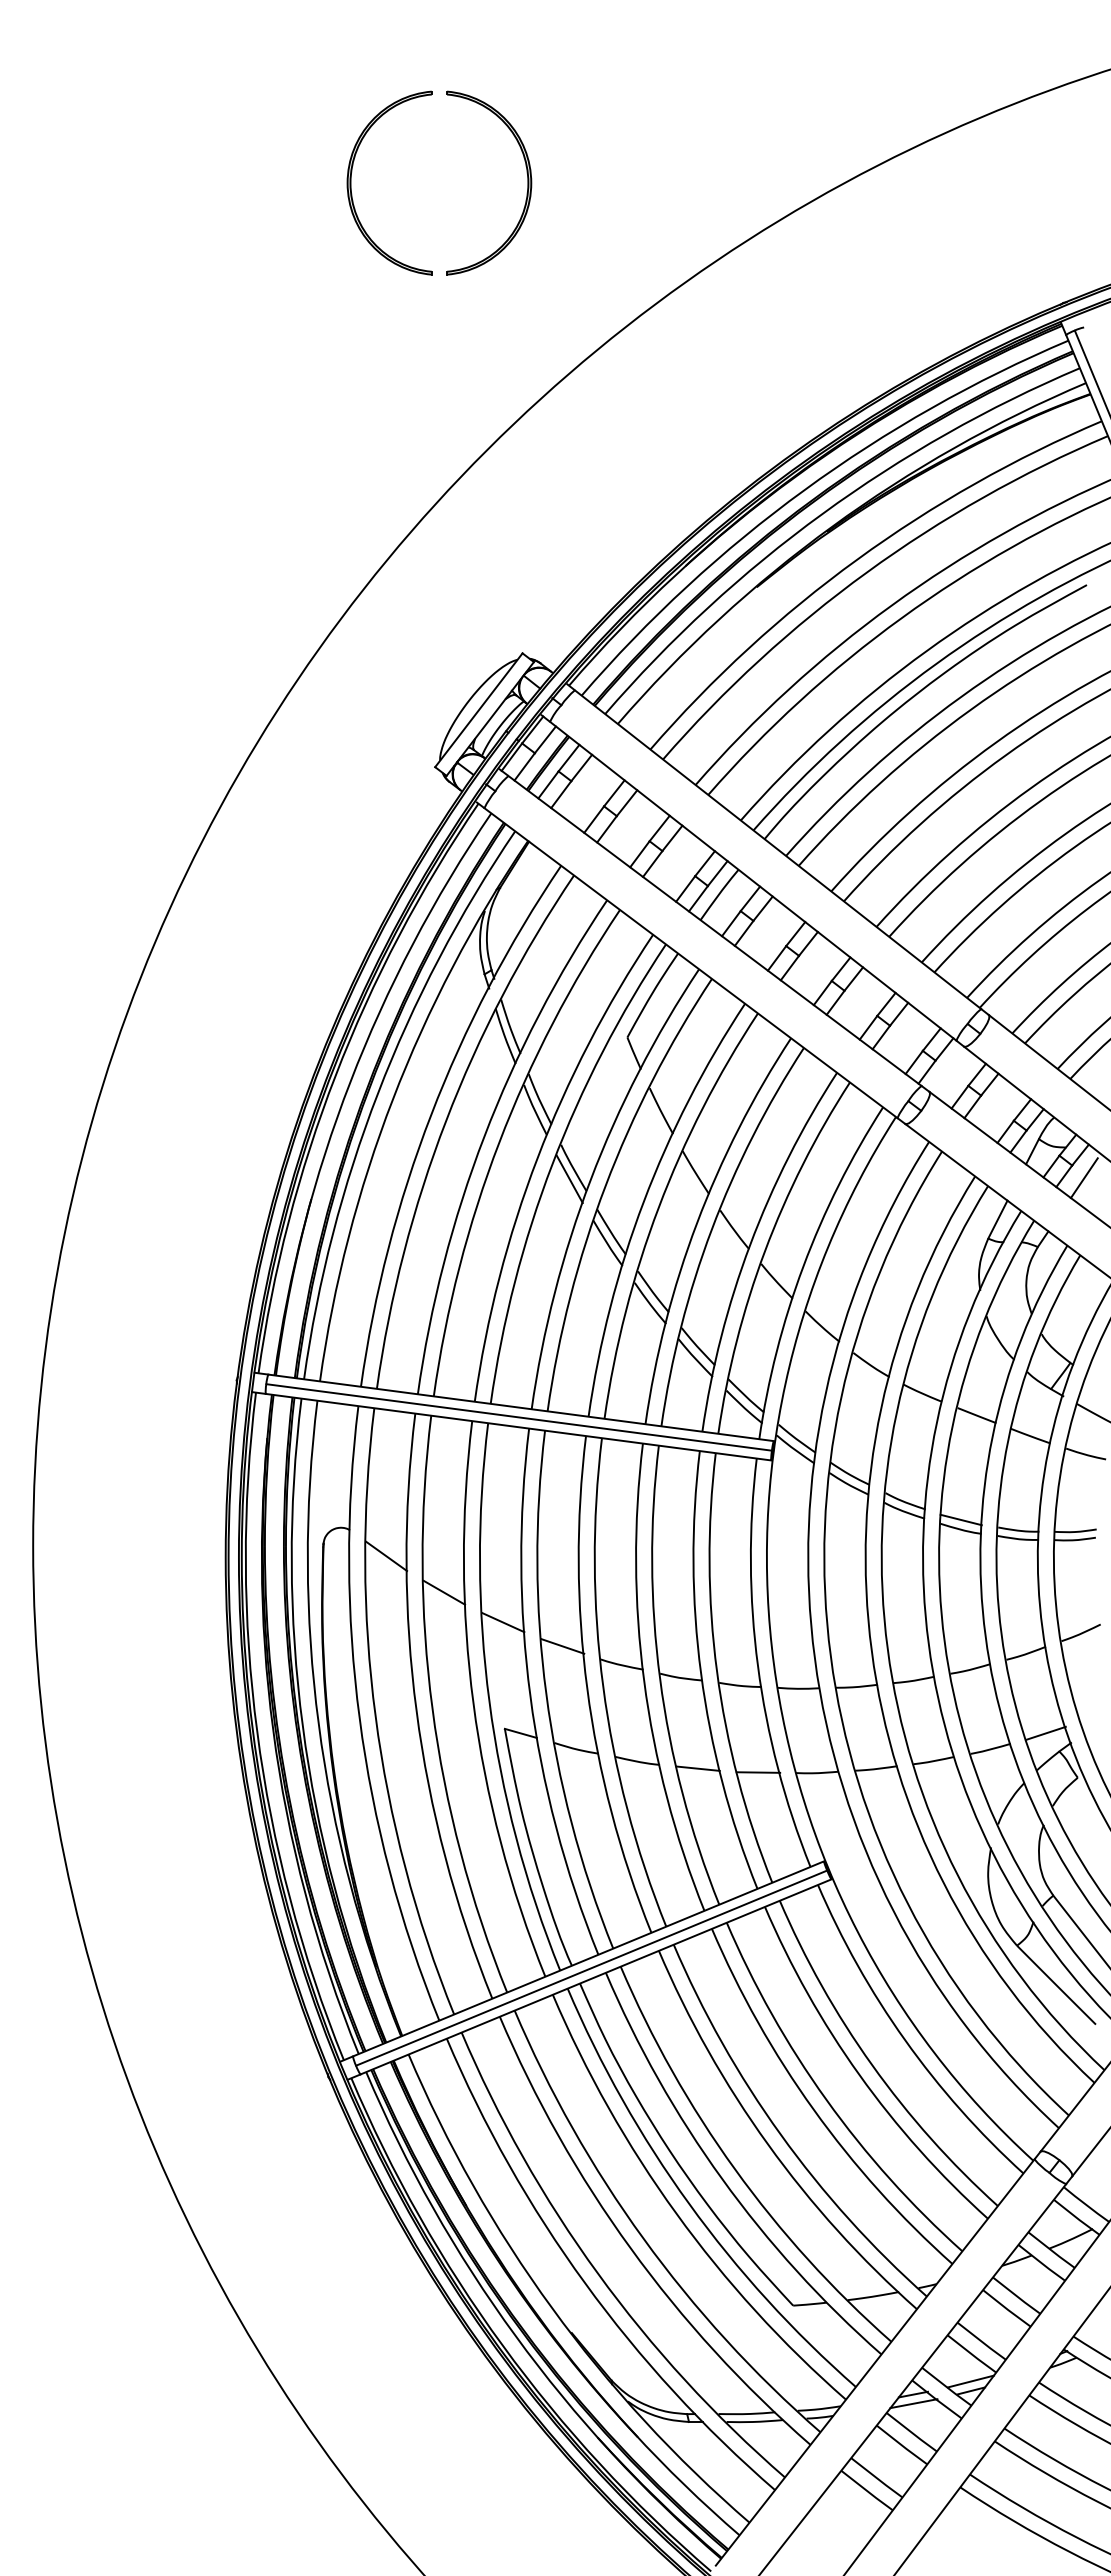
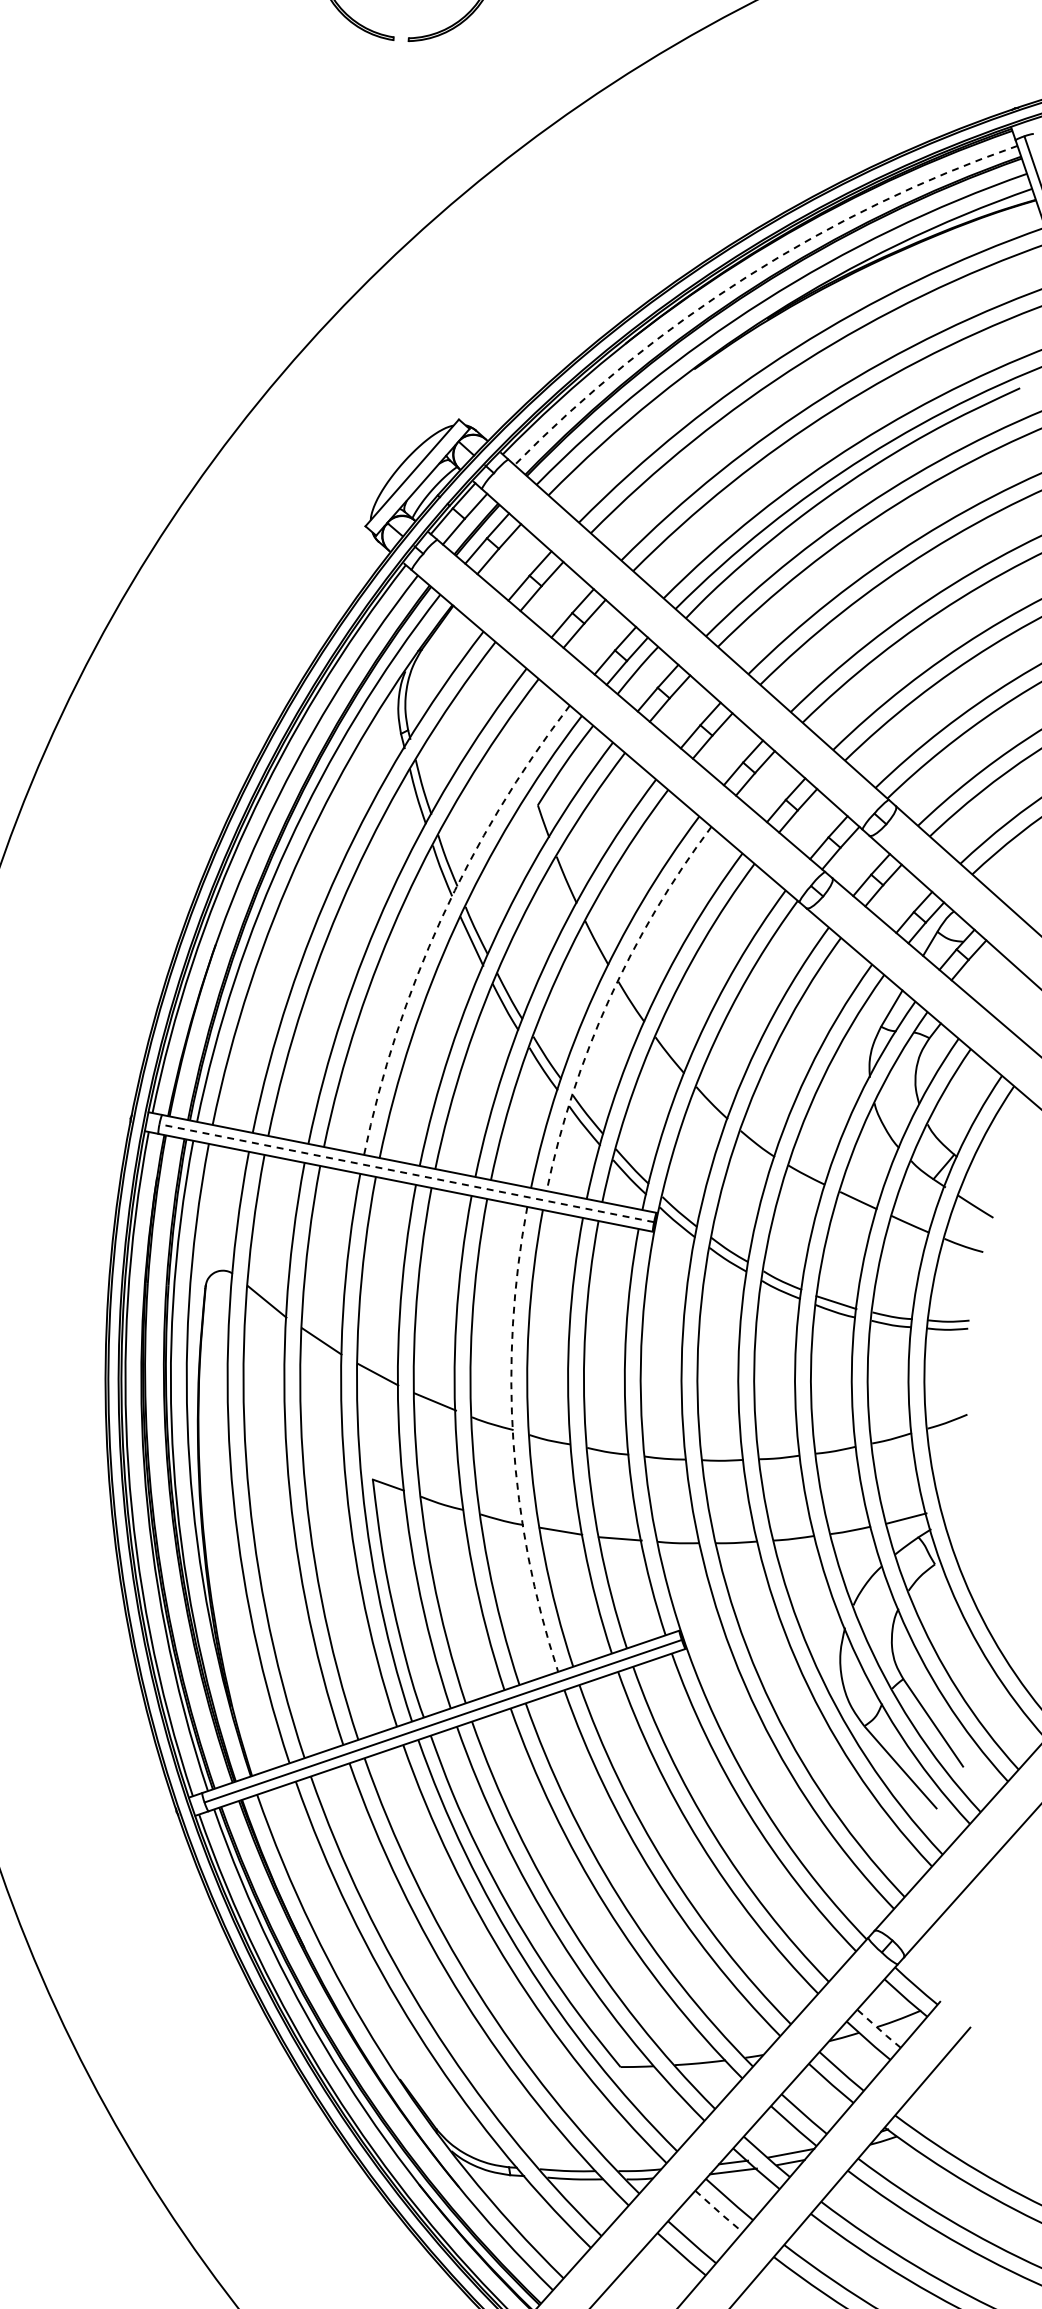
arc: (804, 490) -> (747, 276), solid -> dashed
arc: (537, 1158) -> (441, 918), solid -> dashed
line: (1083, 1178) -> (978, 973), removed
arc: (711, 1229) -> (608, 1000), solid -> dashed
line: (519, 1417) -> (407, 1173), solid -> dashed
arc: (644, 1681) -> (513, 1441), solid -> dashed
line: (1051, 2250) -> (878, 2029), solid -> dashed
line: (902, 2445) -> (719, 2212), solid -> dashed

